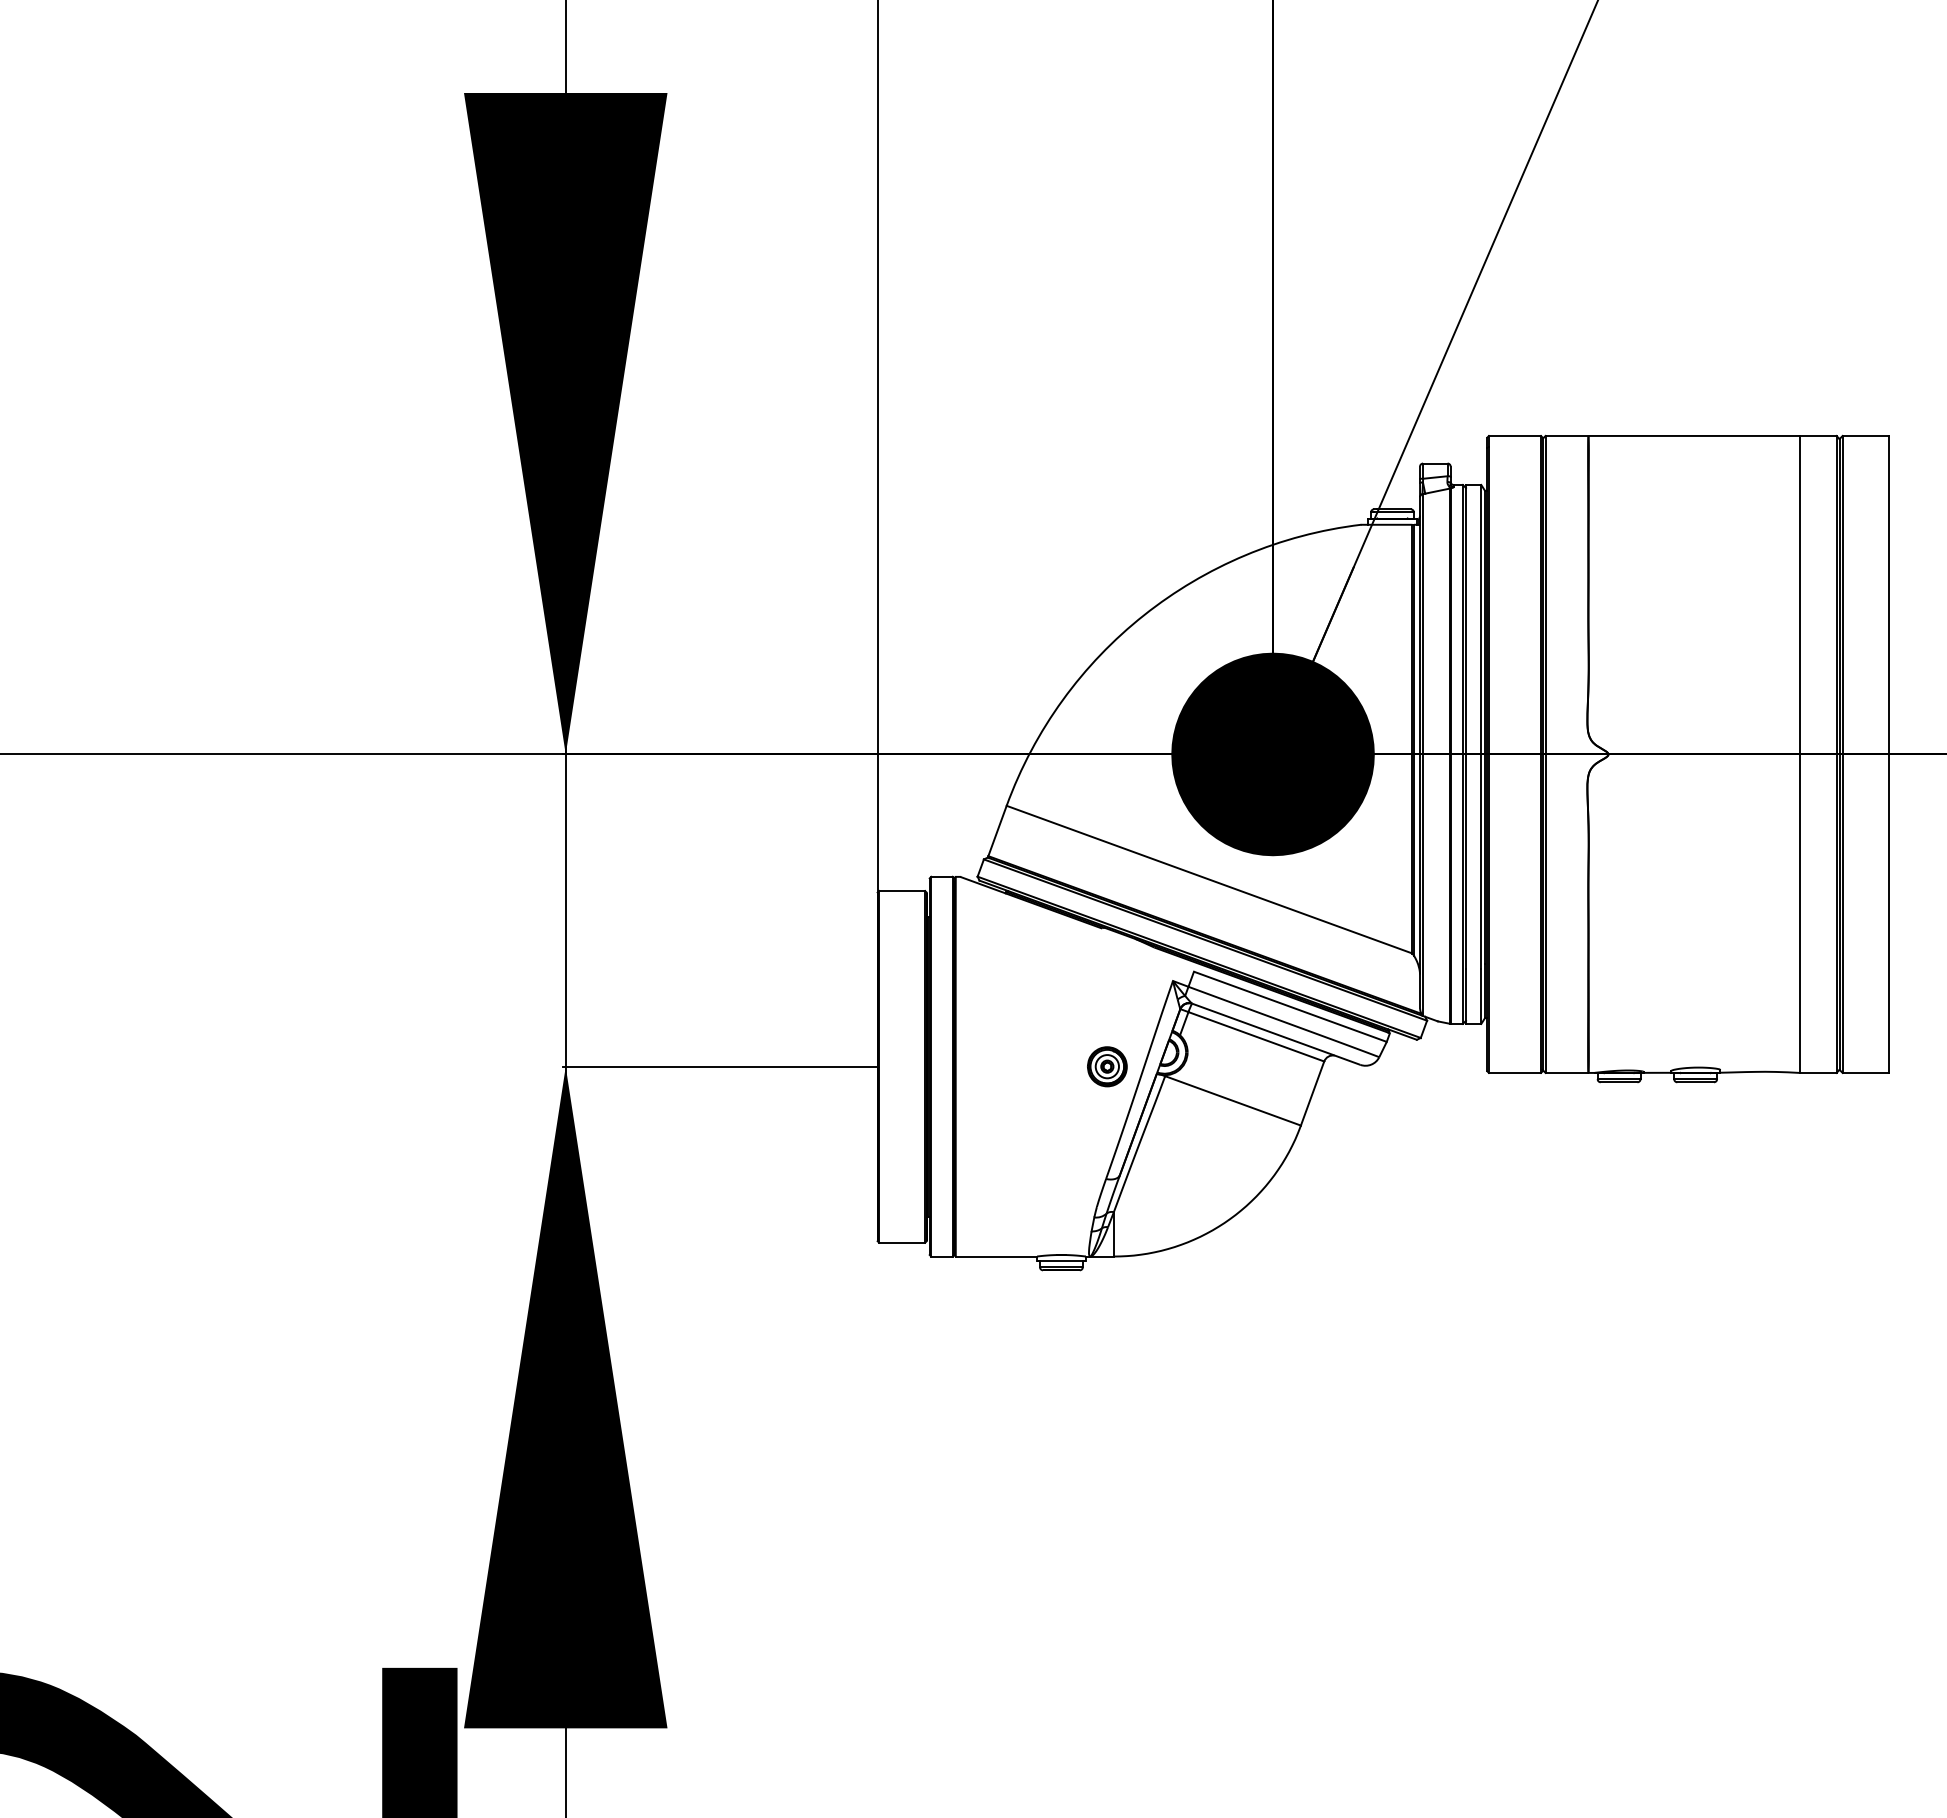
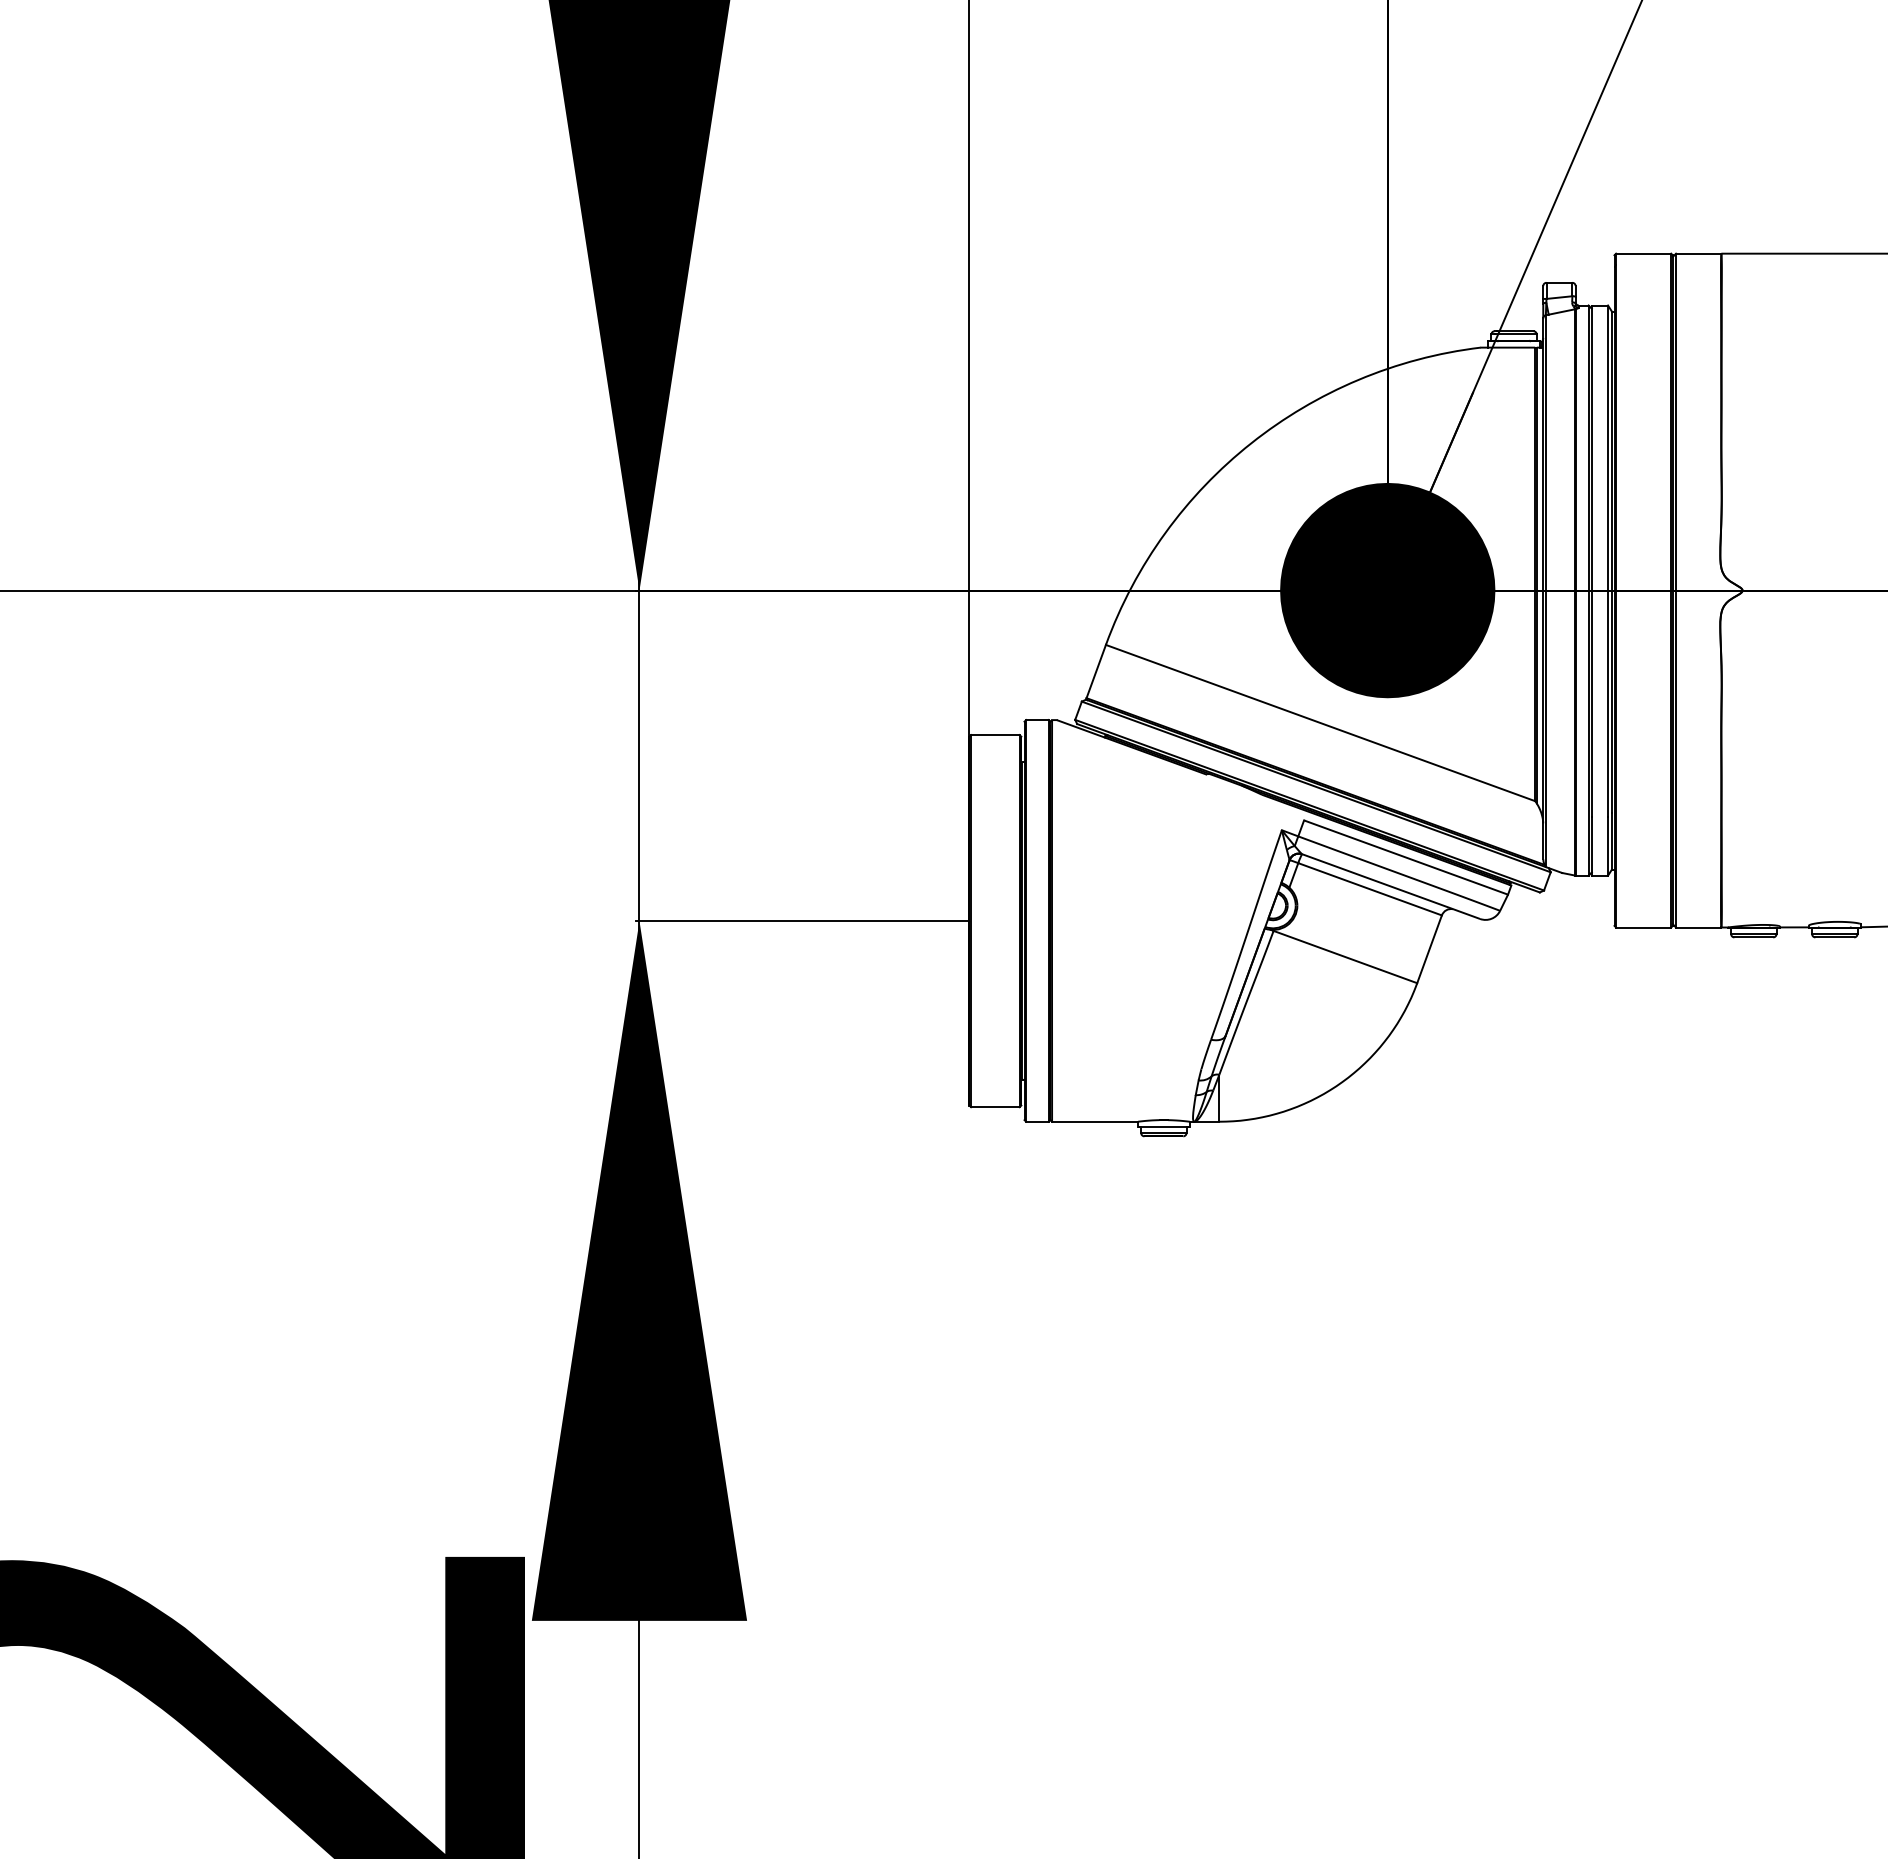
part: (1107, 1066) -> (1212, 920), removed

